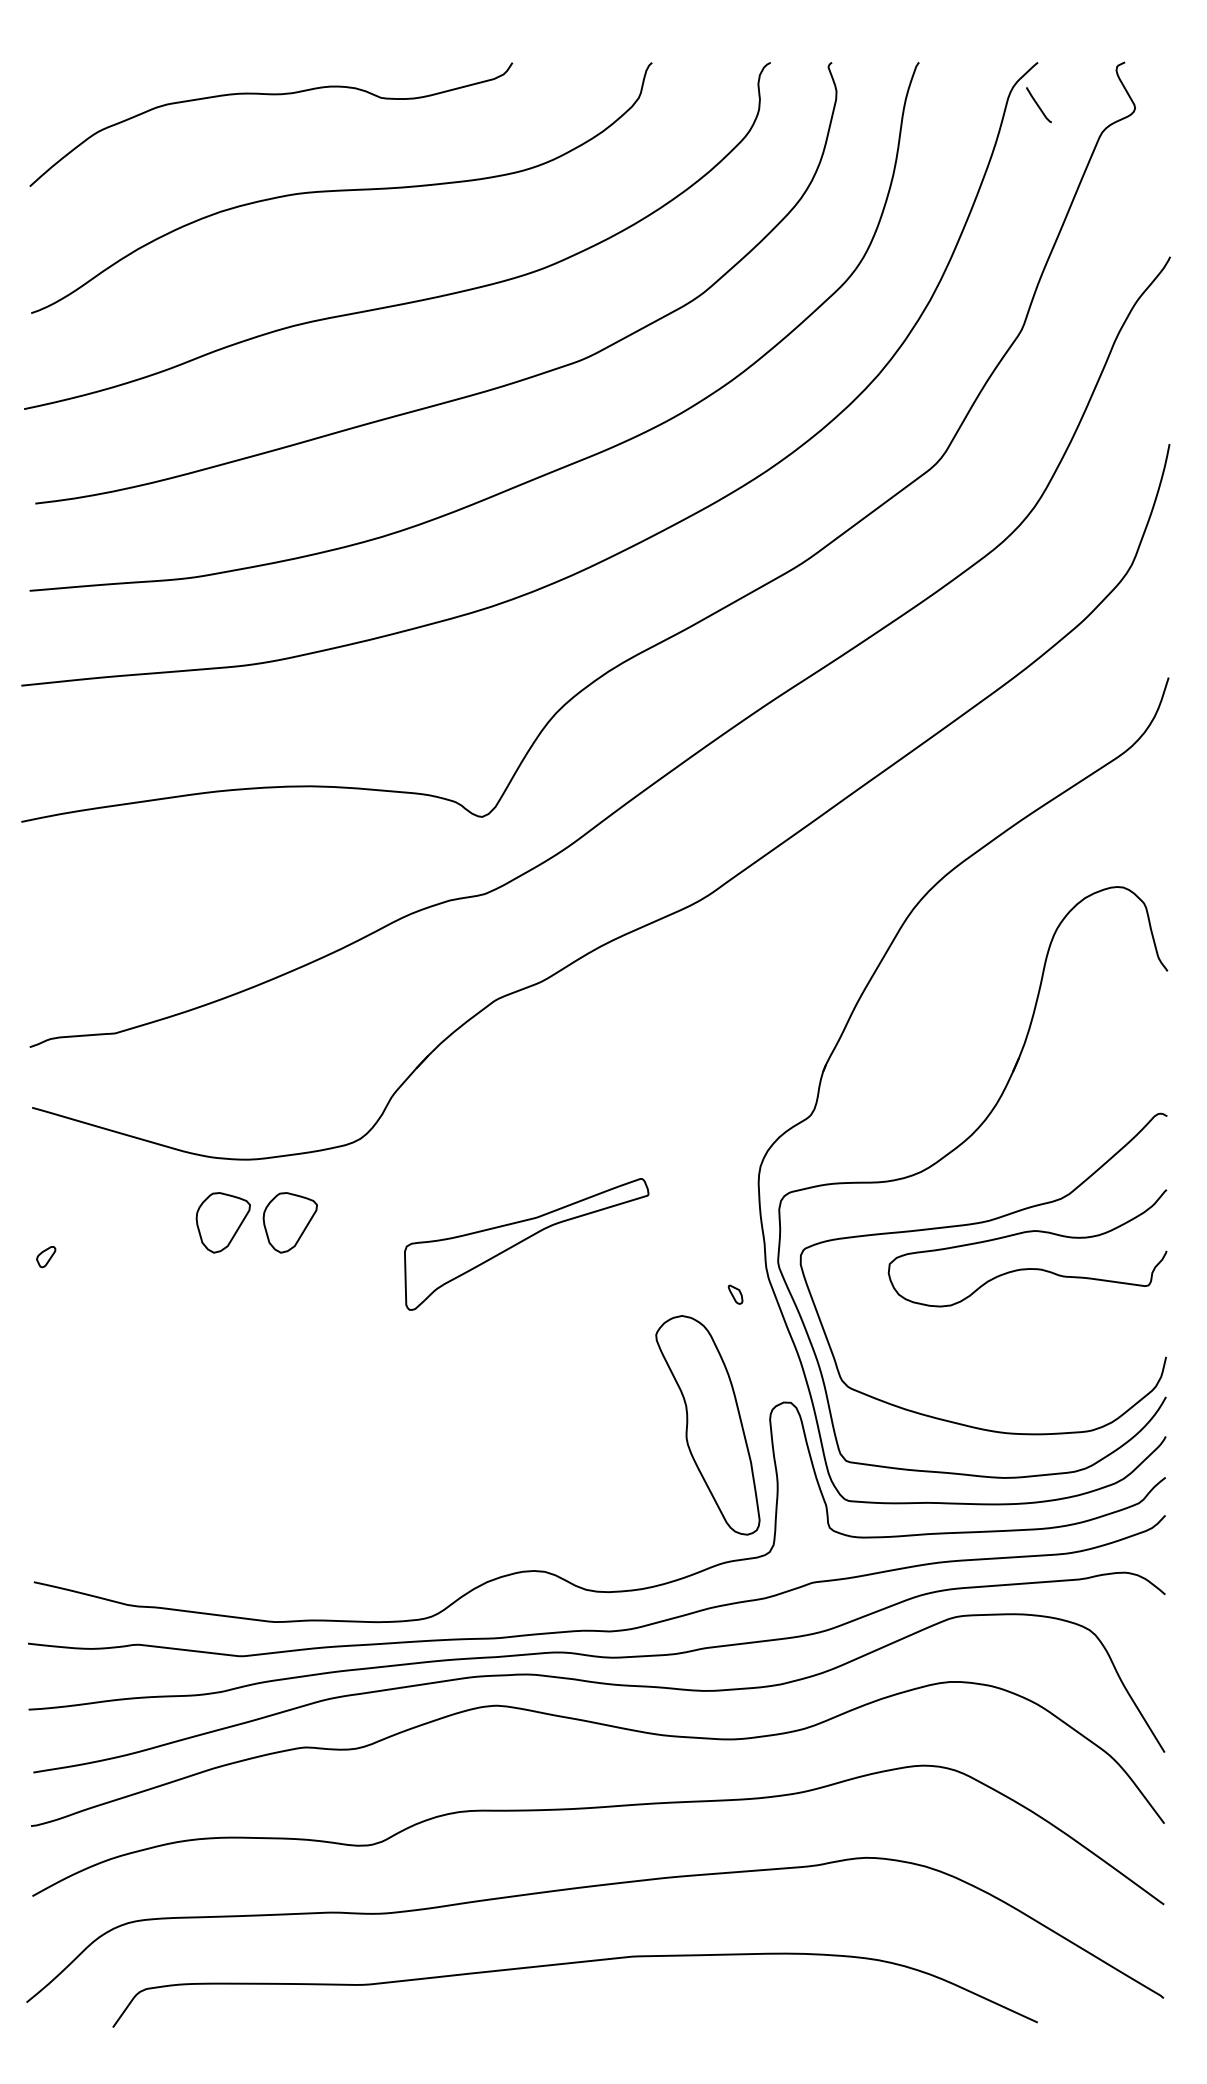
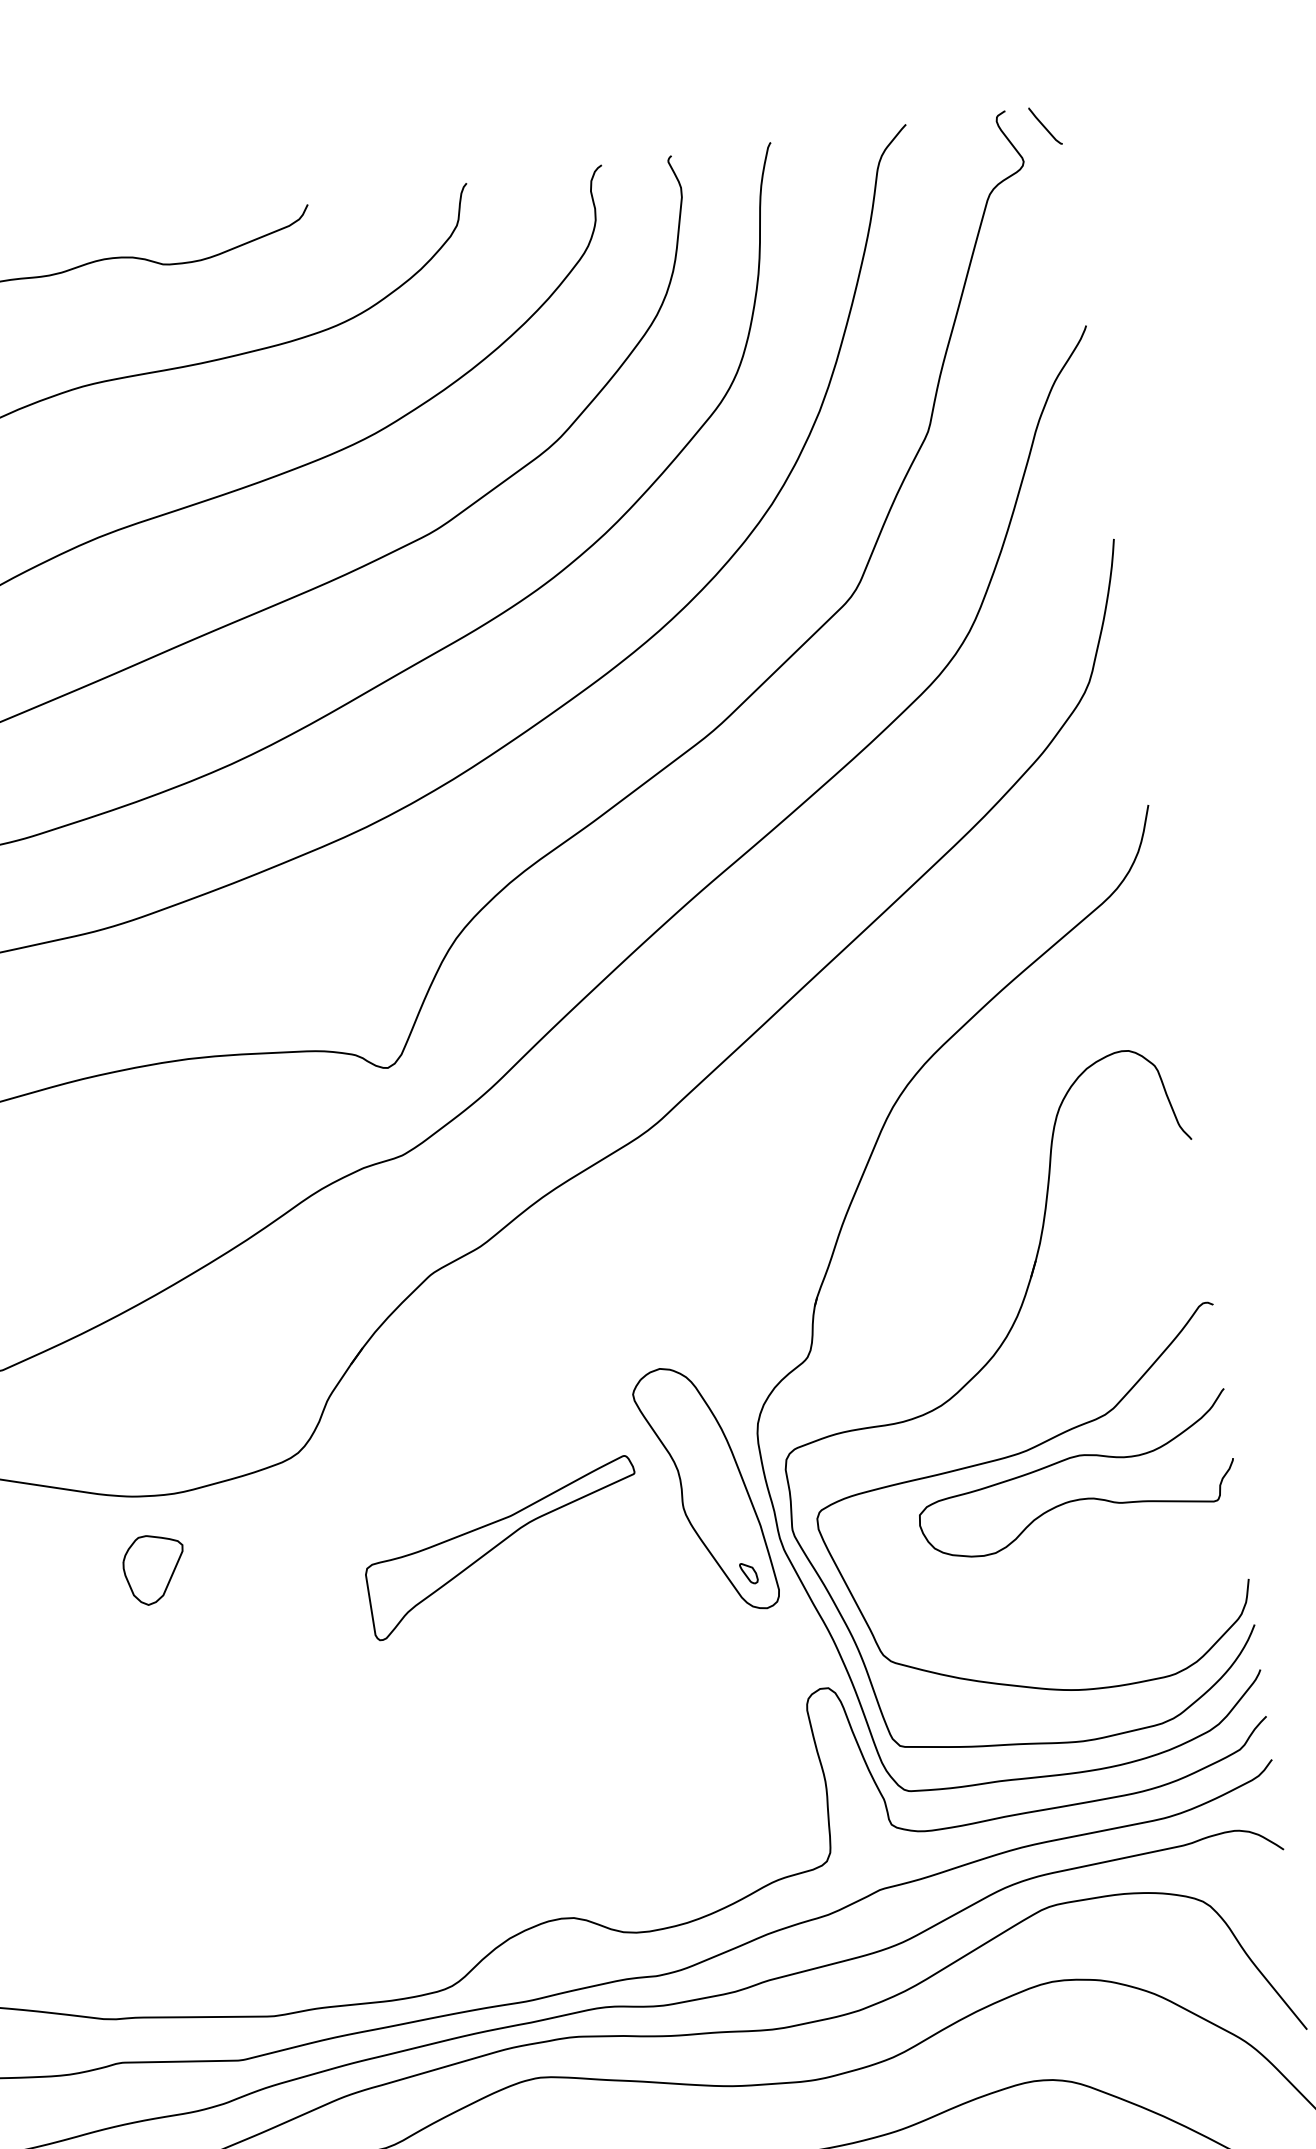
curve: (1038, 105) -> (1044, 126), moved
part: (289, 1222) -> (230, 1559), removed
part: (707, 1425) -> (705, 1489), moved

